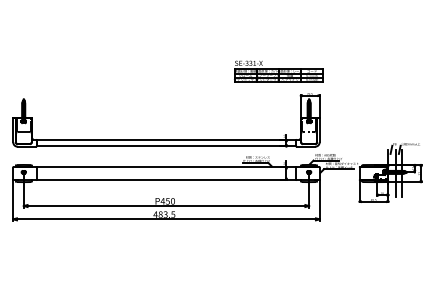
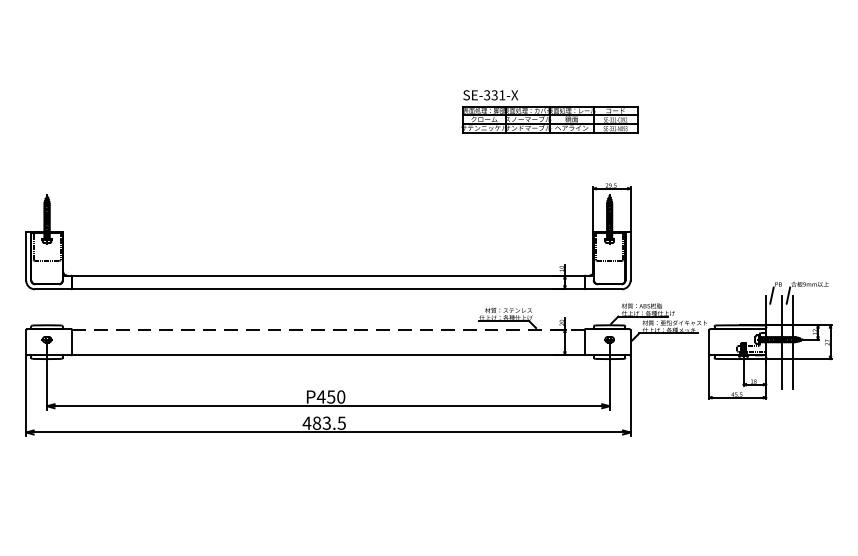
part: (278, 71) -> (549, 111), moved
line: (166, 167) -> (328, 330), solid -> dashed

